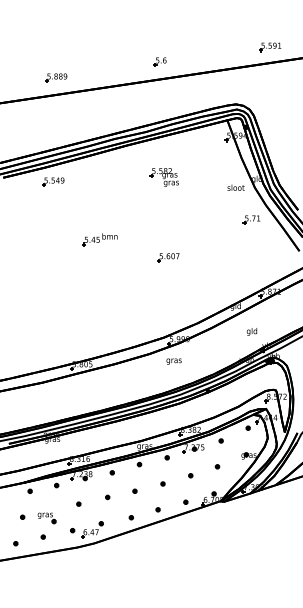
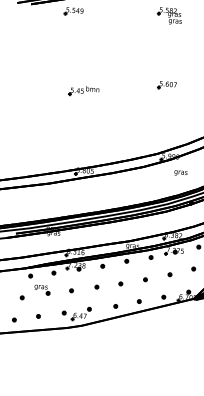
part: (99, 239) -> (83, 90), moved
text: (173, 361) -> (180, 173), moved
part: (46, 518) -> (41, 290), moved

